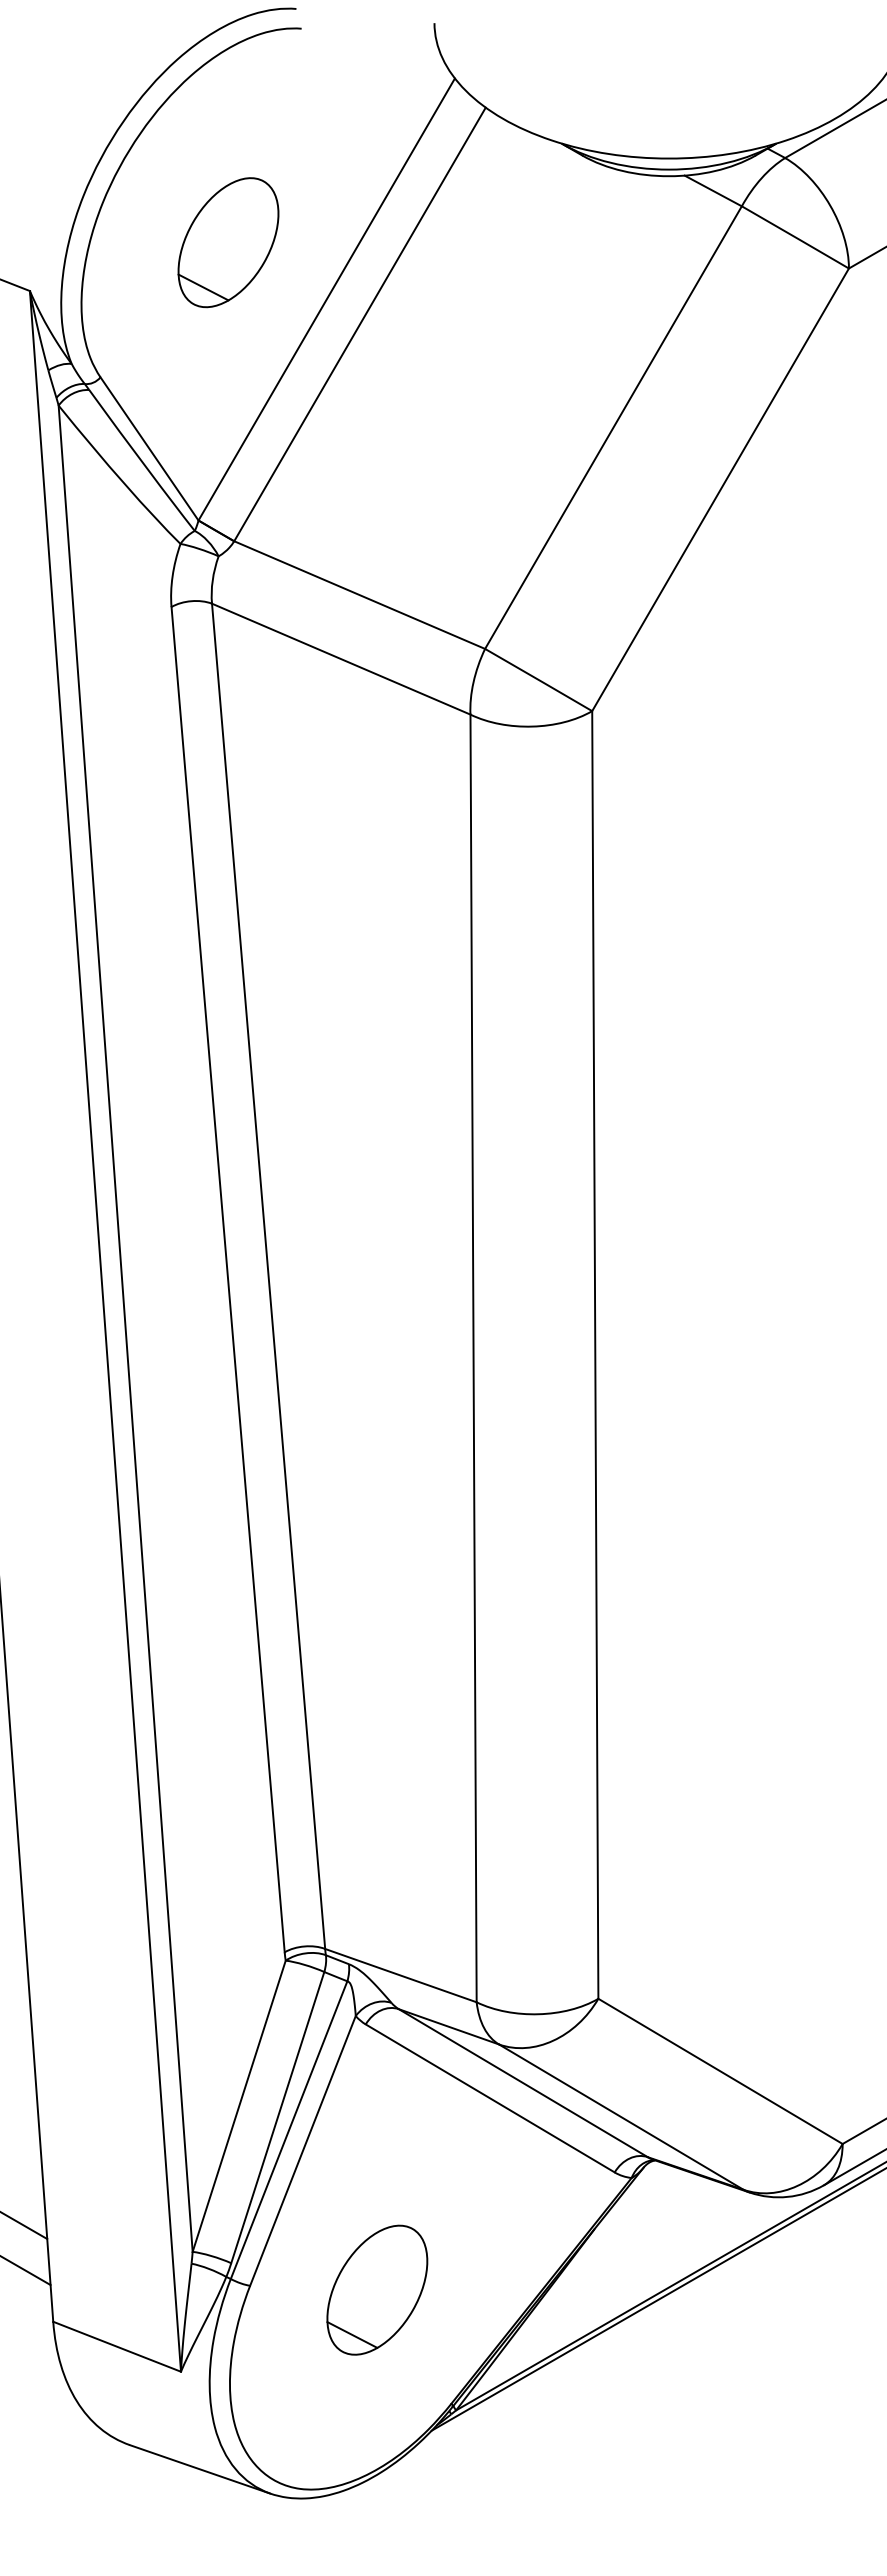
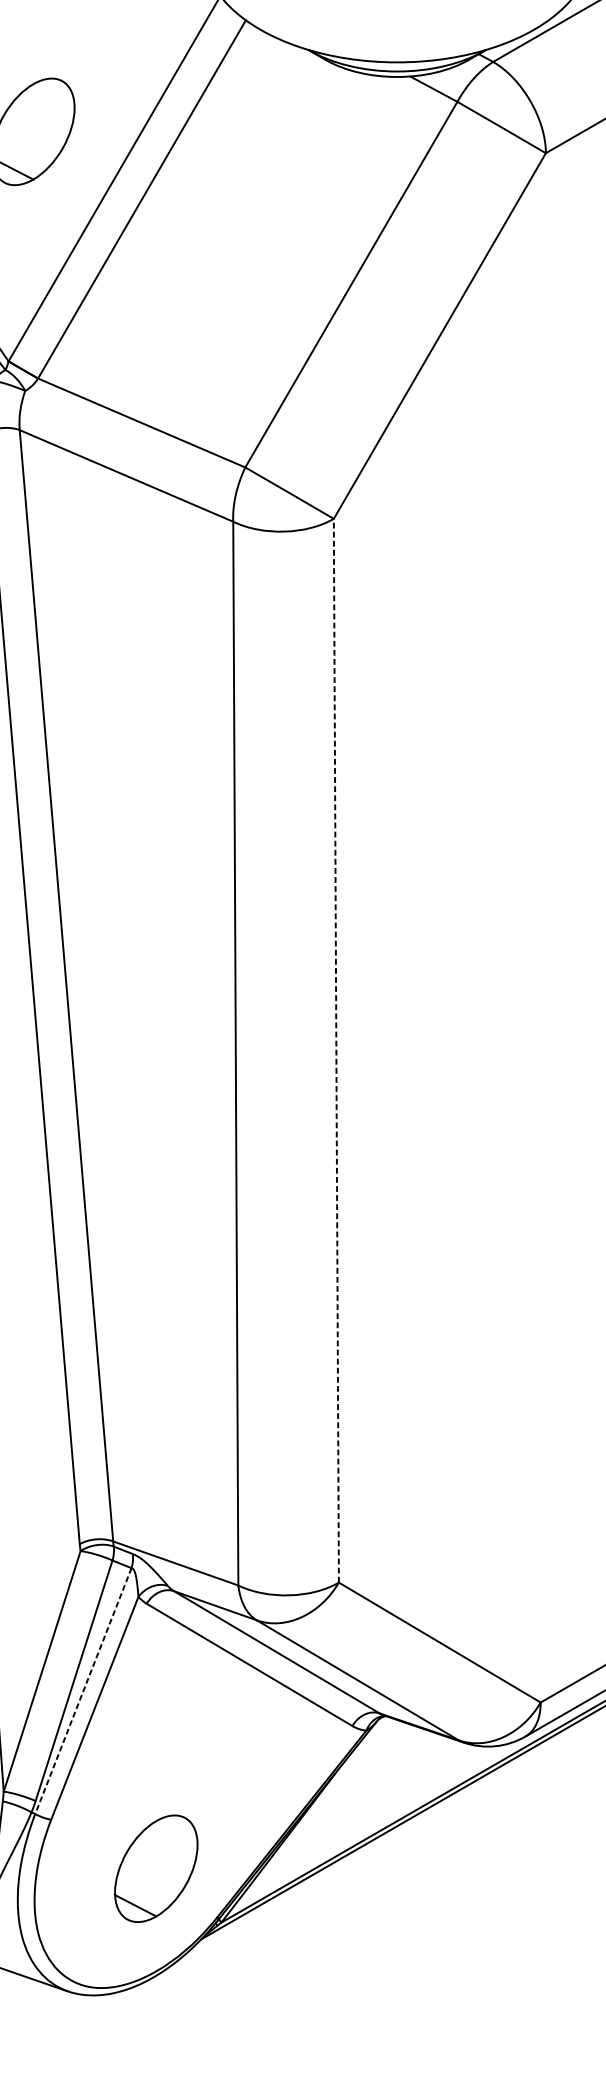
line: (595, 1354) -> (336, 1050), solid -> dashed
line: (289, 2130) -> (83, 1691), solid -> dashed
part: (377, 2289) -> (156, 1868), moved

